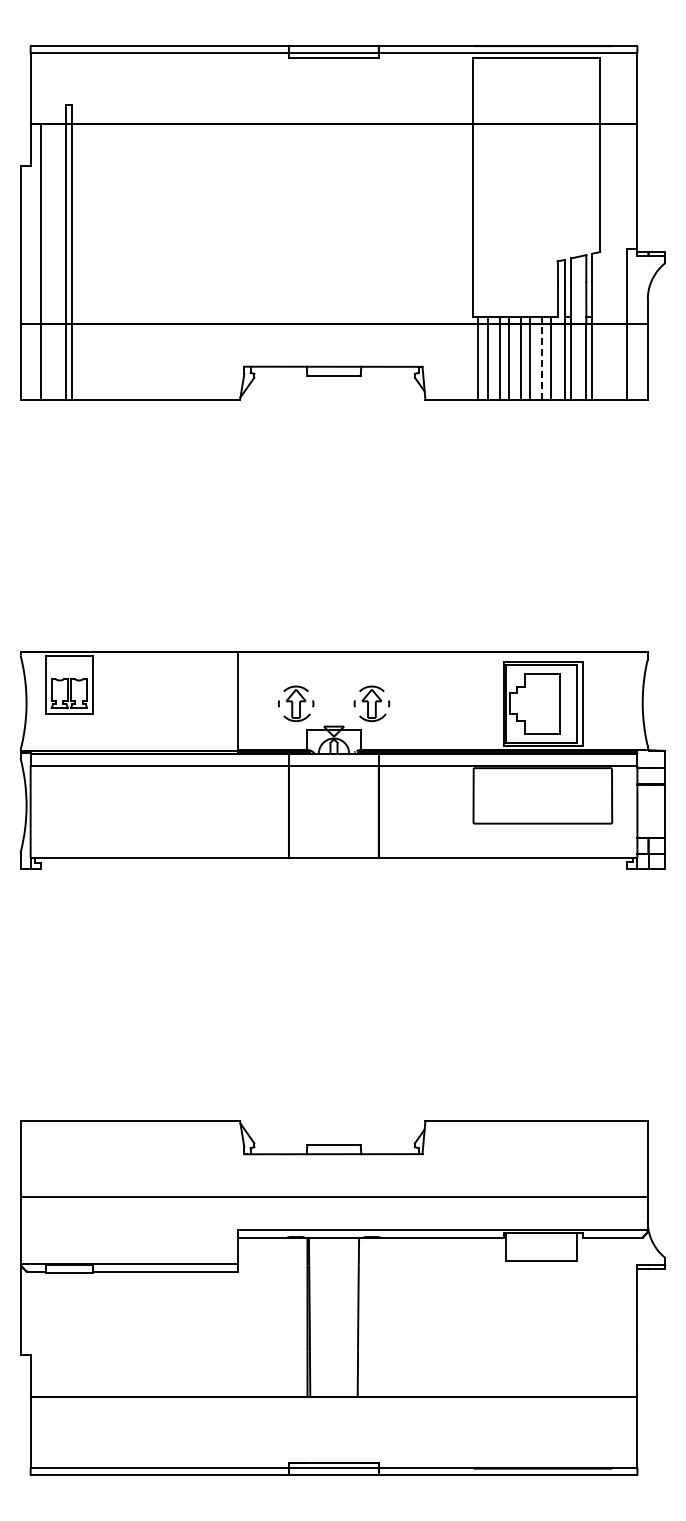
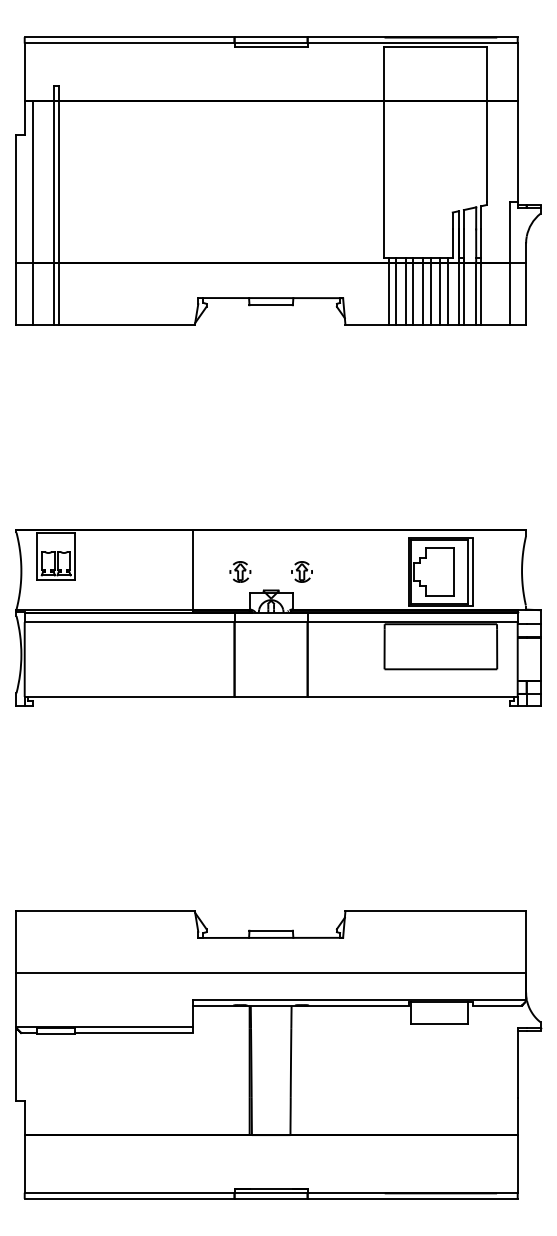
line: (542, 361) -> (440, 293), dashed -> solid
part: (295, 703) -> (239, 571), size x0.71
part: (371, 703) -> (301, 571), size x0.71

